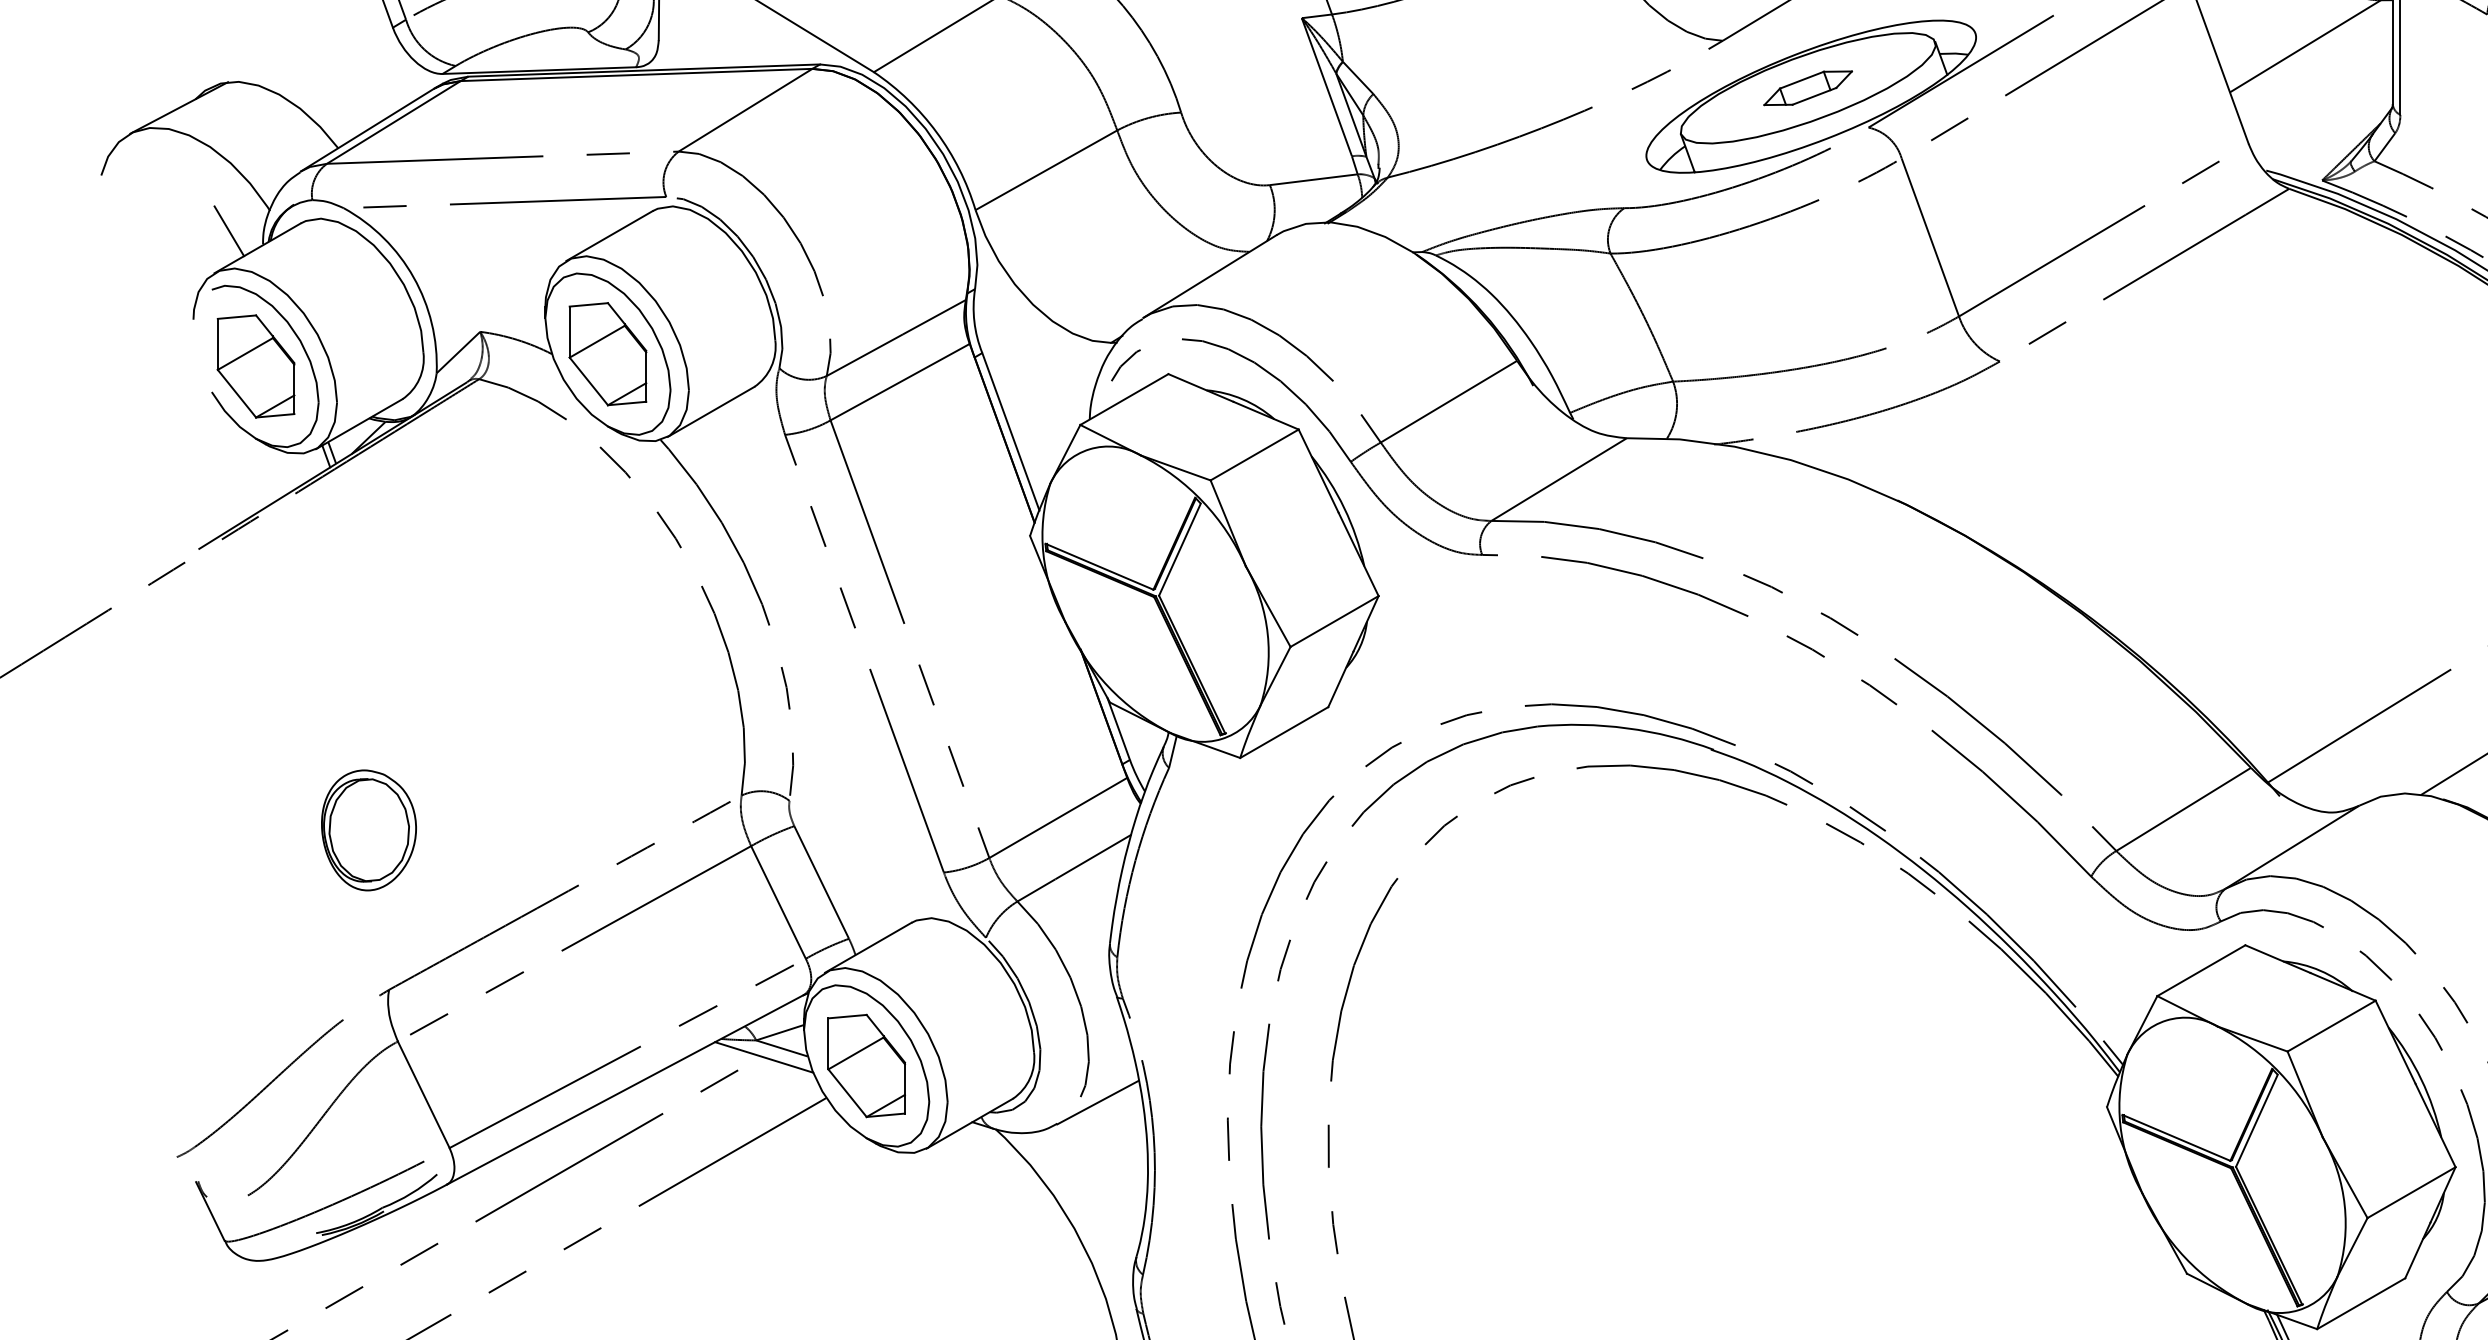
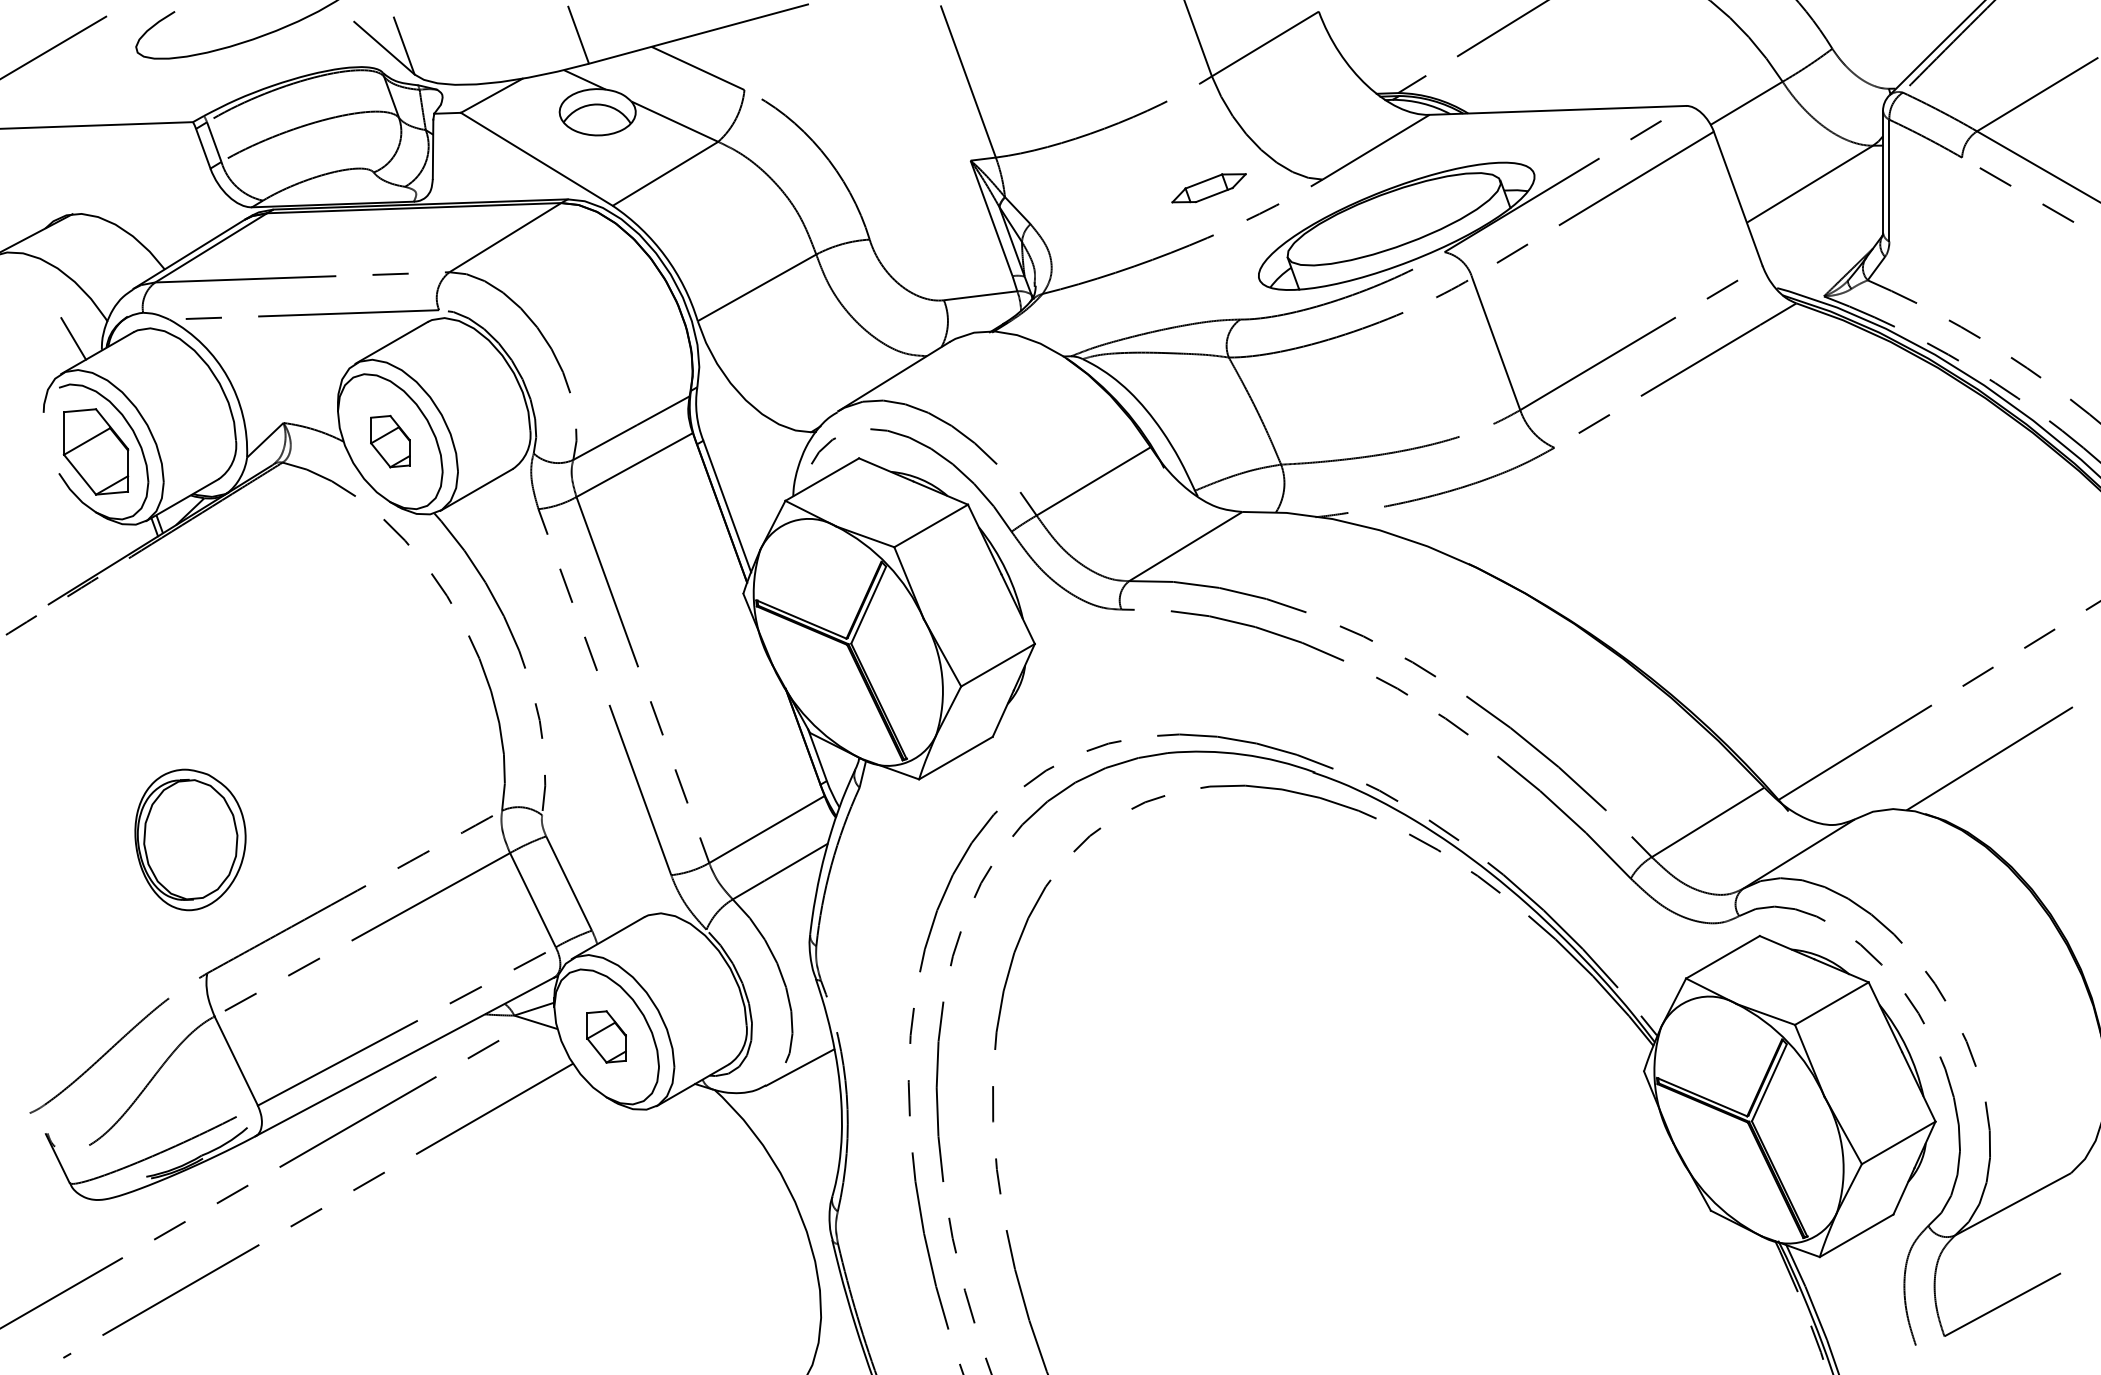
part: (1807, 88) -> (1208, 188), moved
part: (608, 353) -> (390, 441), size x0.6
part: (369, 829) -> (190, 839), size x1.4
line: (763, 1057) -> (520, 1029), removed
part: (866, 1065) -> (606, 1036), size x0.6

